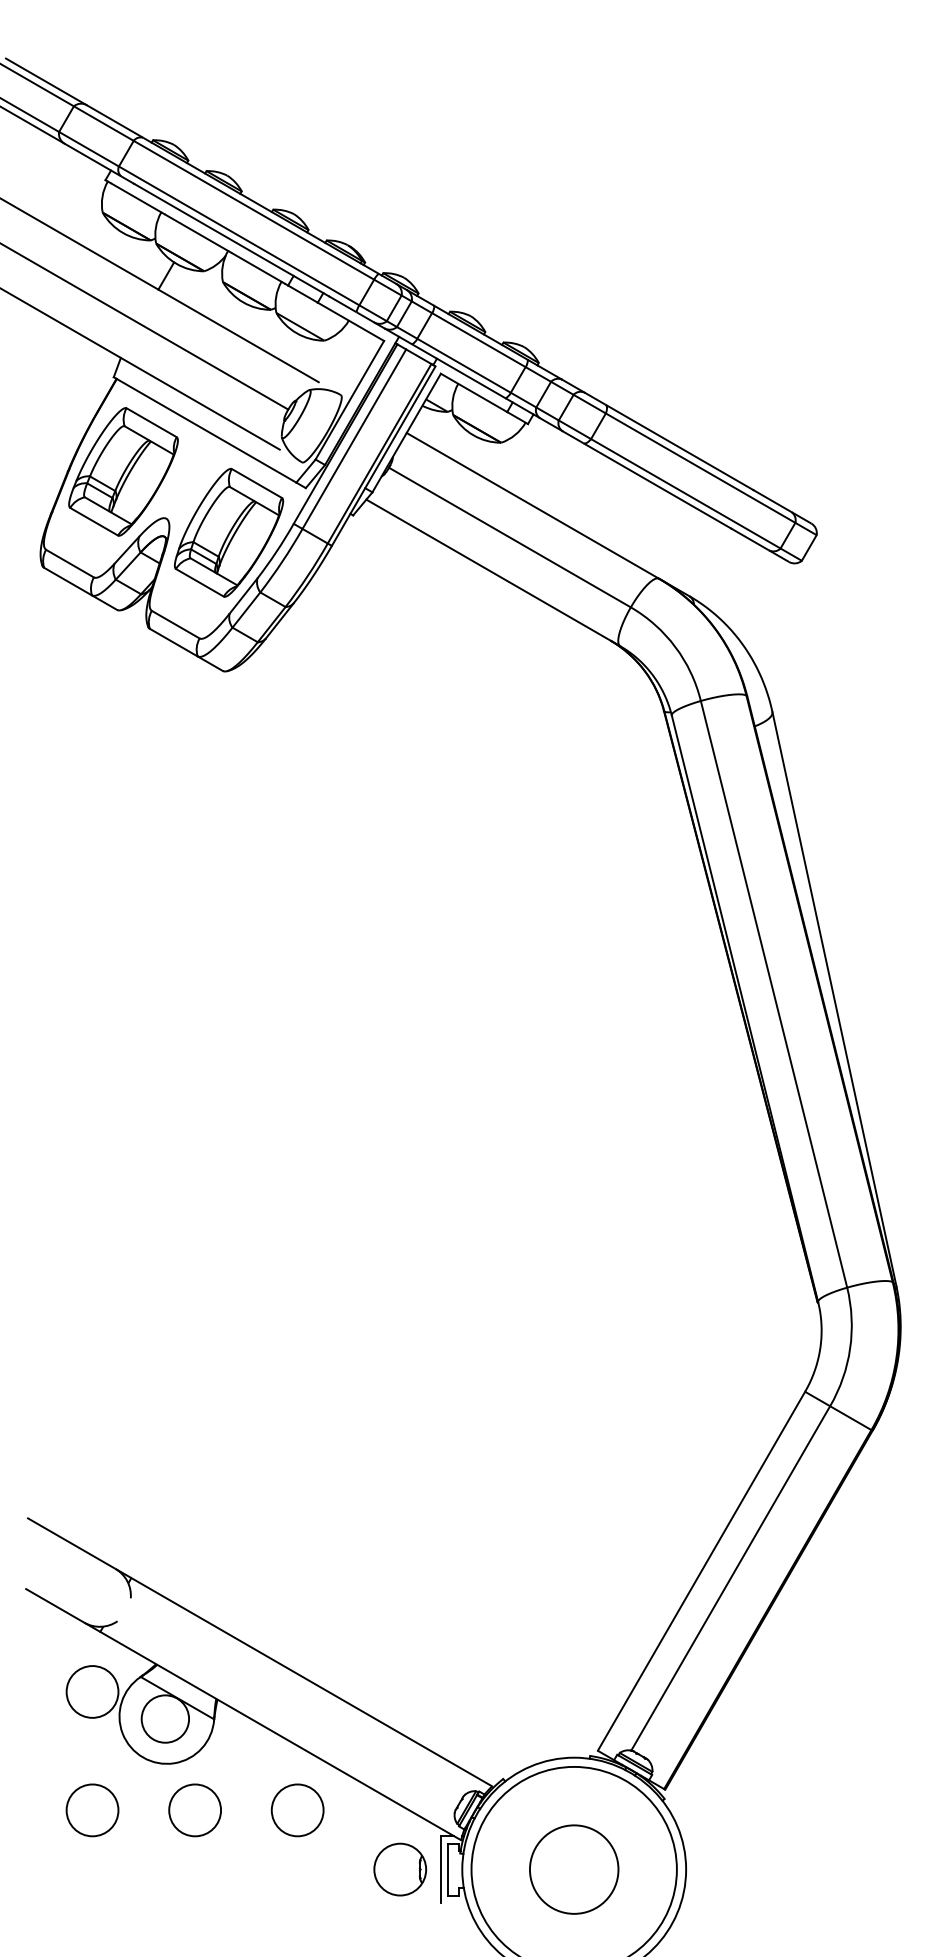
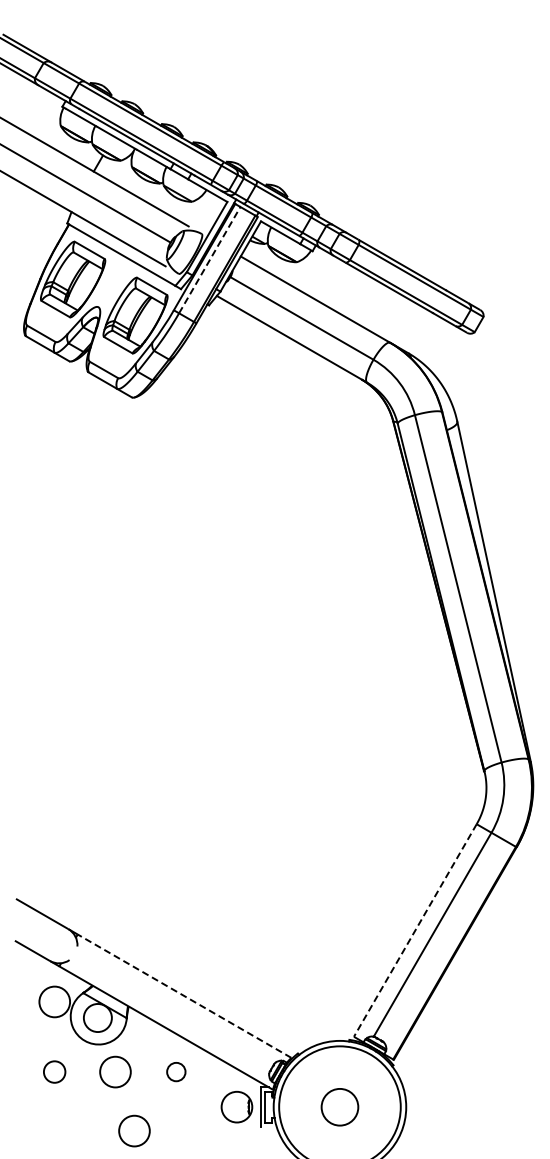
line: (355, 438) -> (210, 259), solid -> dashed
line: (701, 1571) -> (415, 930), solid -> dashed
line: (311, 1681) -> (184, 995), solid -> dashed
circle: (92, 1809) -> (54, 1071), size x0.7
circle: (298, 1809) -> (176, 1071), size x0.6
circle: (573, 1870) -> (339, 1107), size x0.7
circle: (227, 1909) -> (134, 1130), added

